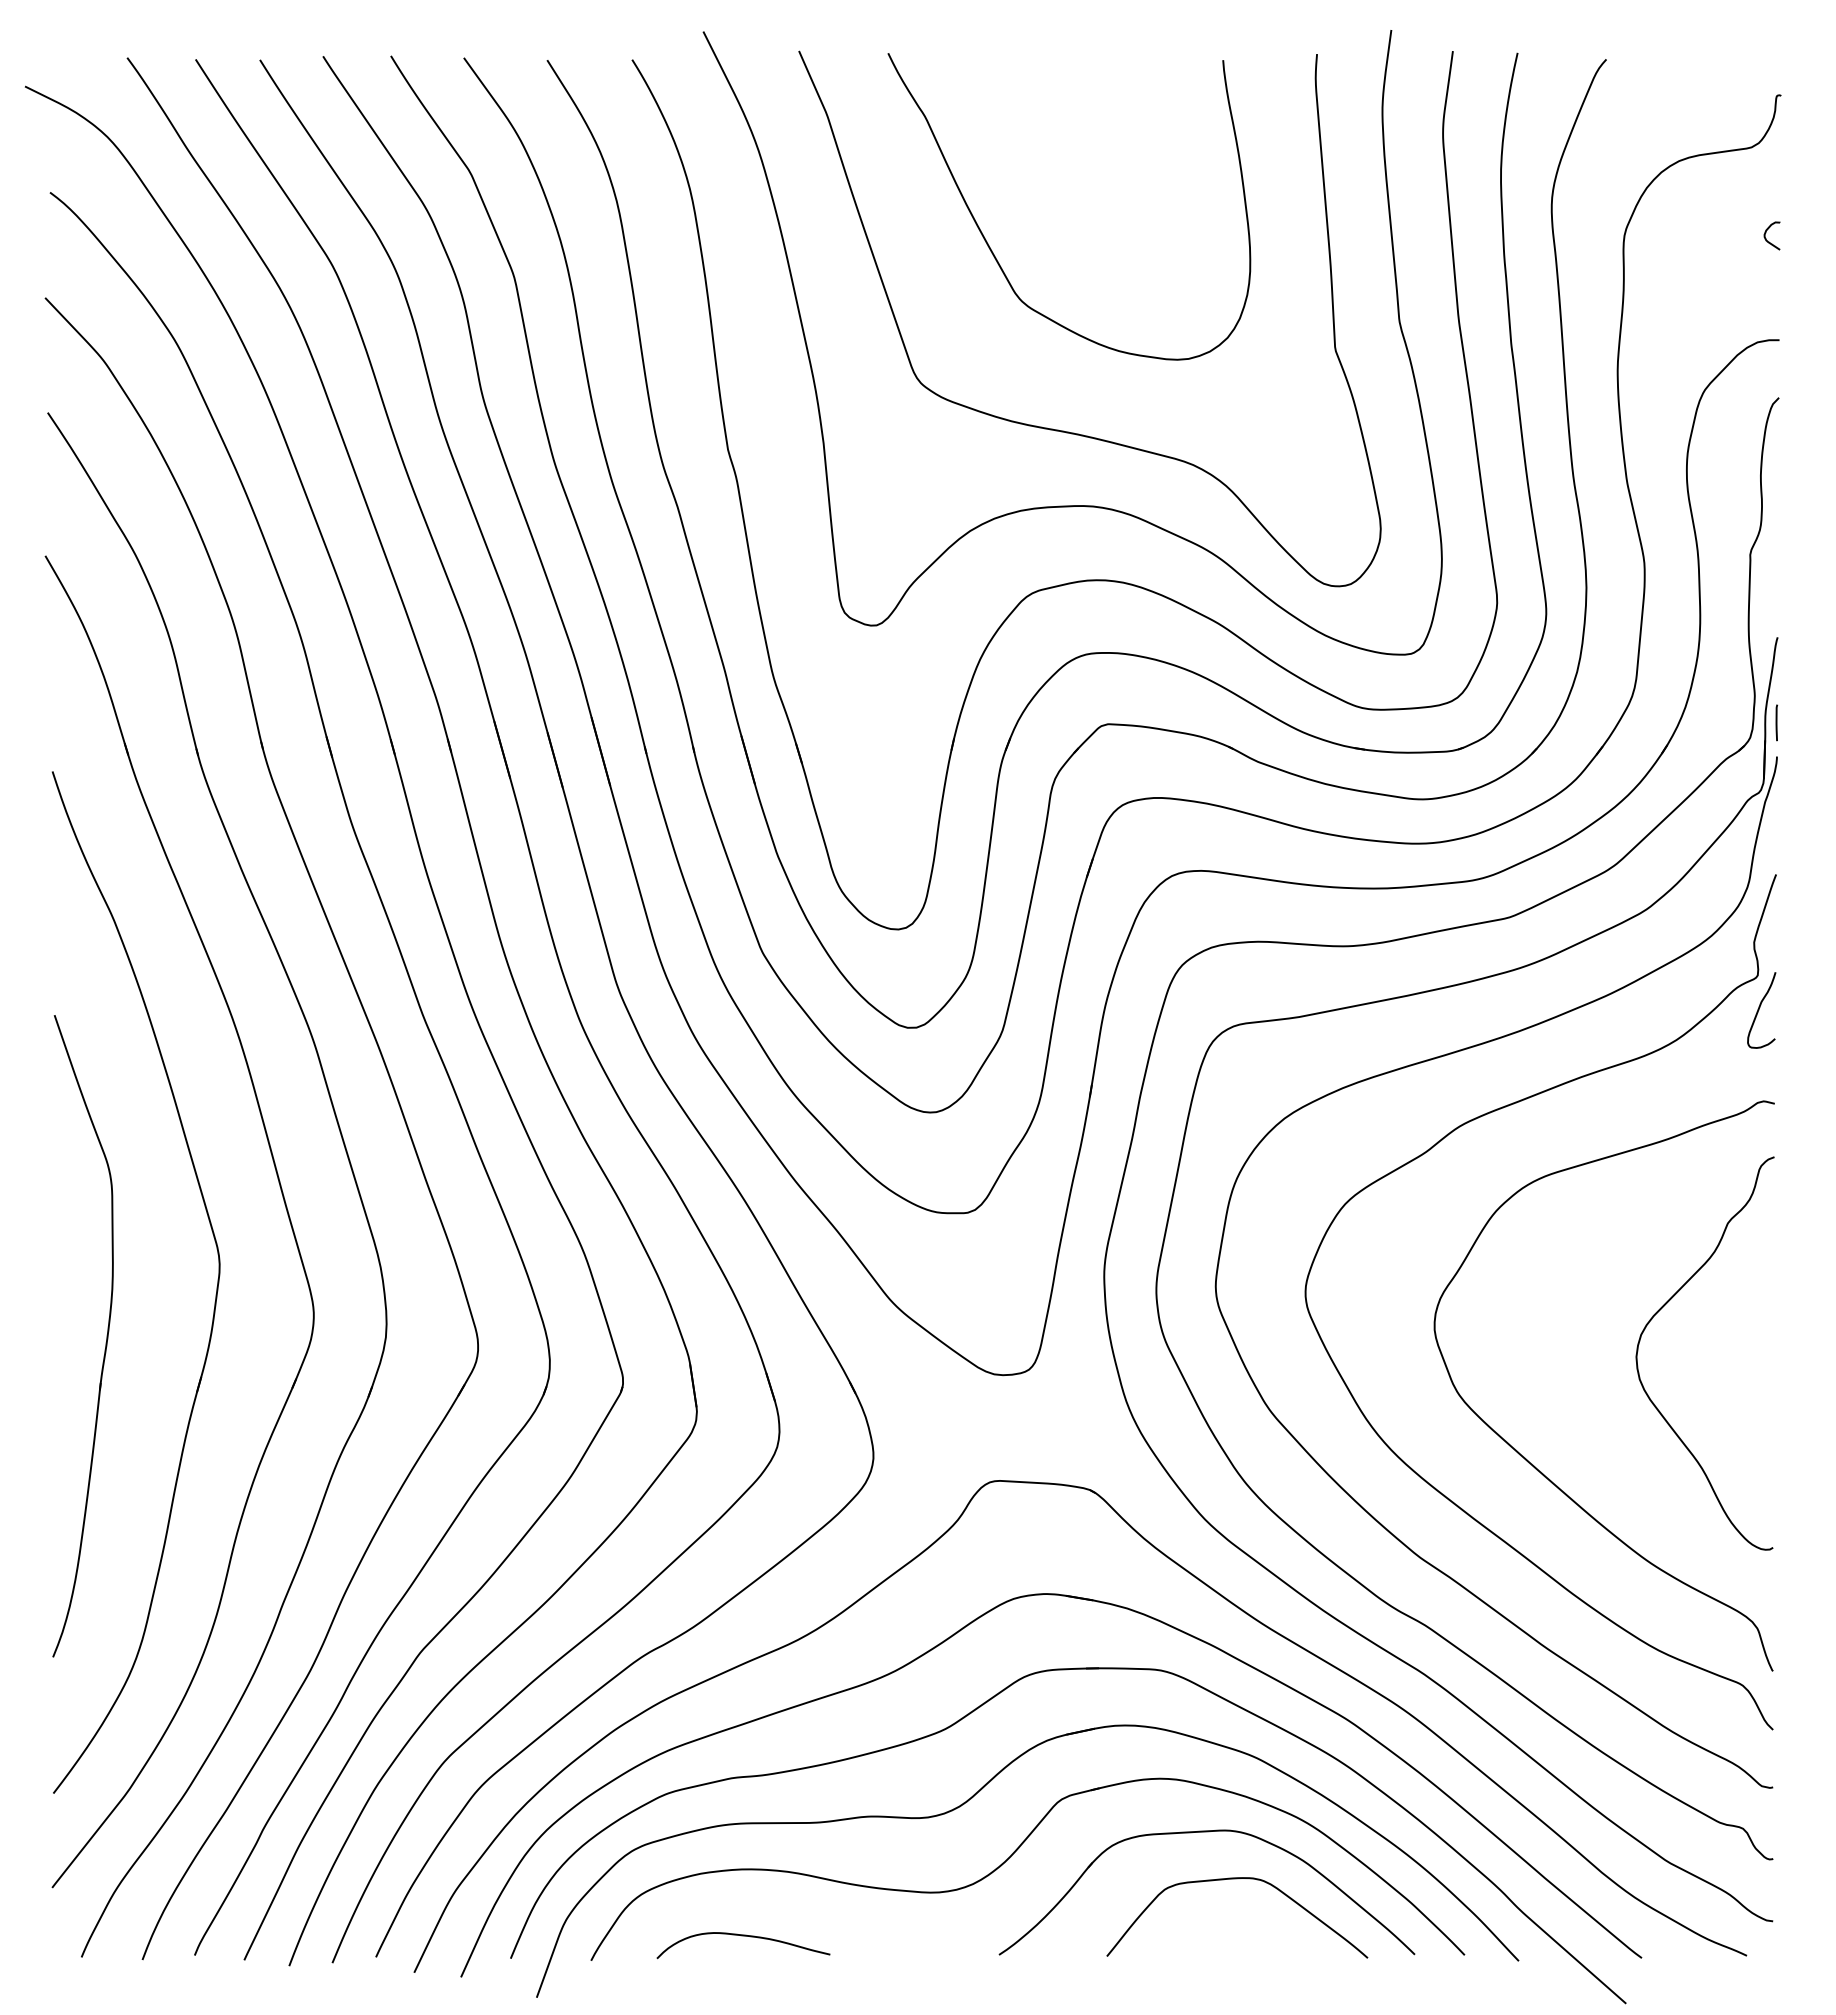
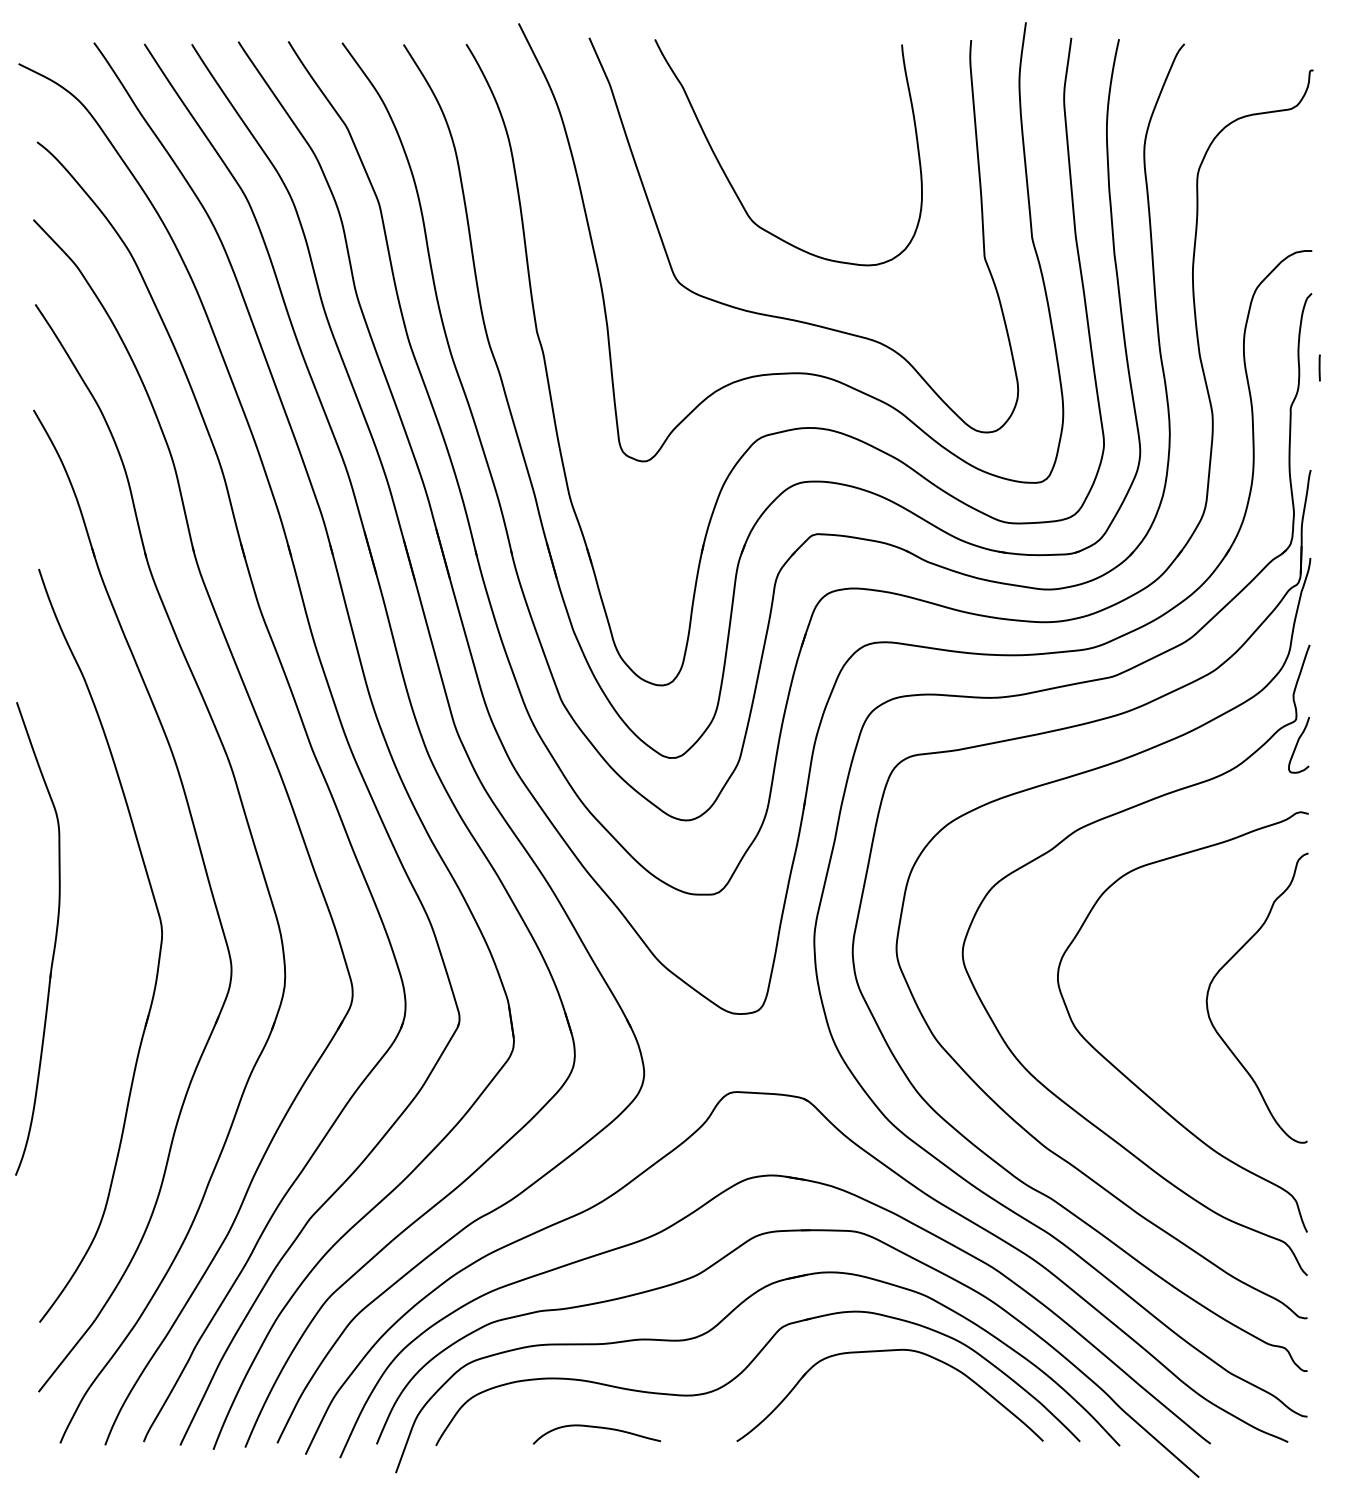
curve: (1766, 233) -> (1302, 172), removed
line: (1776, 722) -> (1319, 367), moved
part: (105, 1342) -> (54, 943), moved
curve: (1237, 1879) -> (912, 1385), removed
curve: (743, 1936) -> (597, 1427), moved

